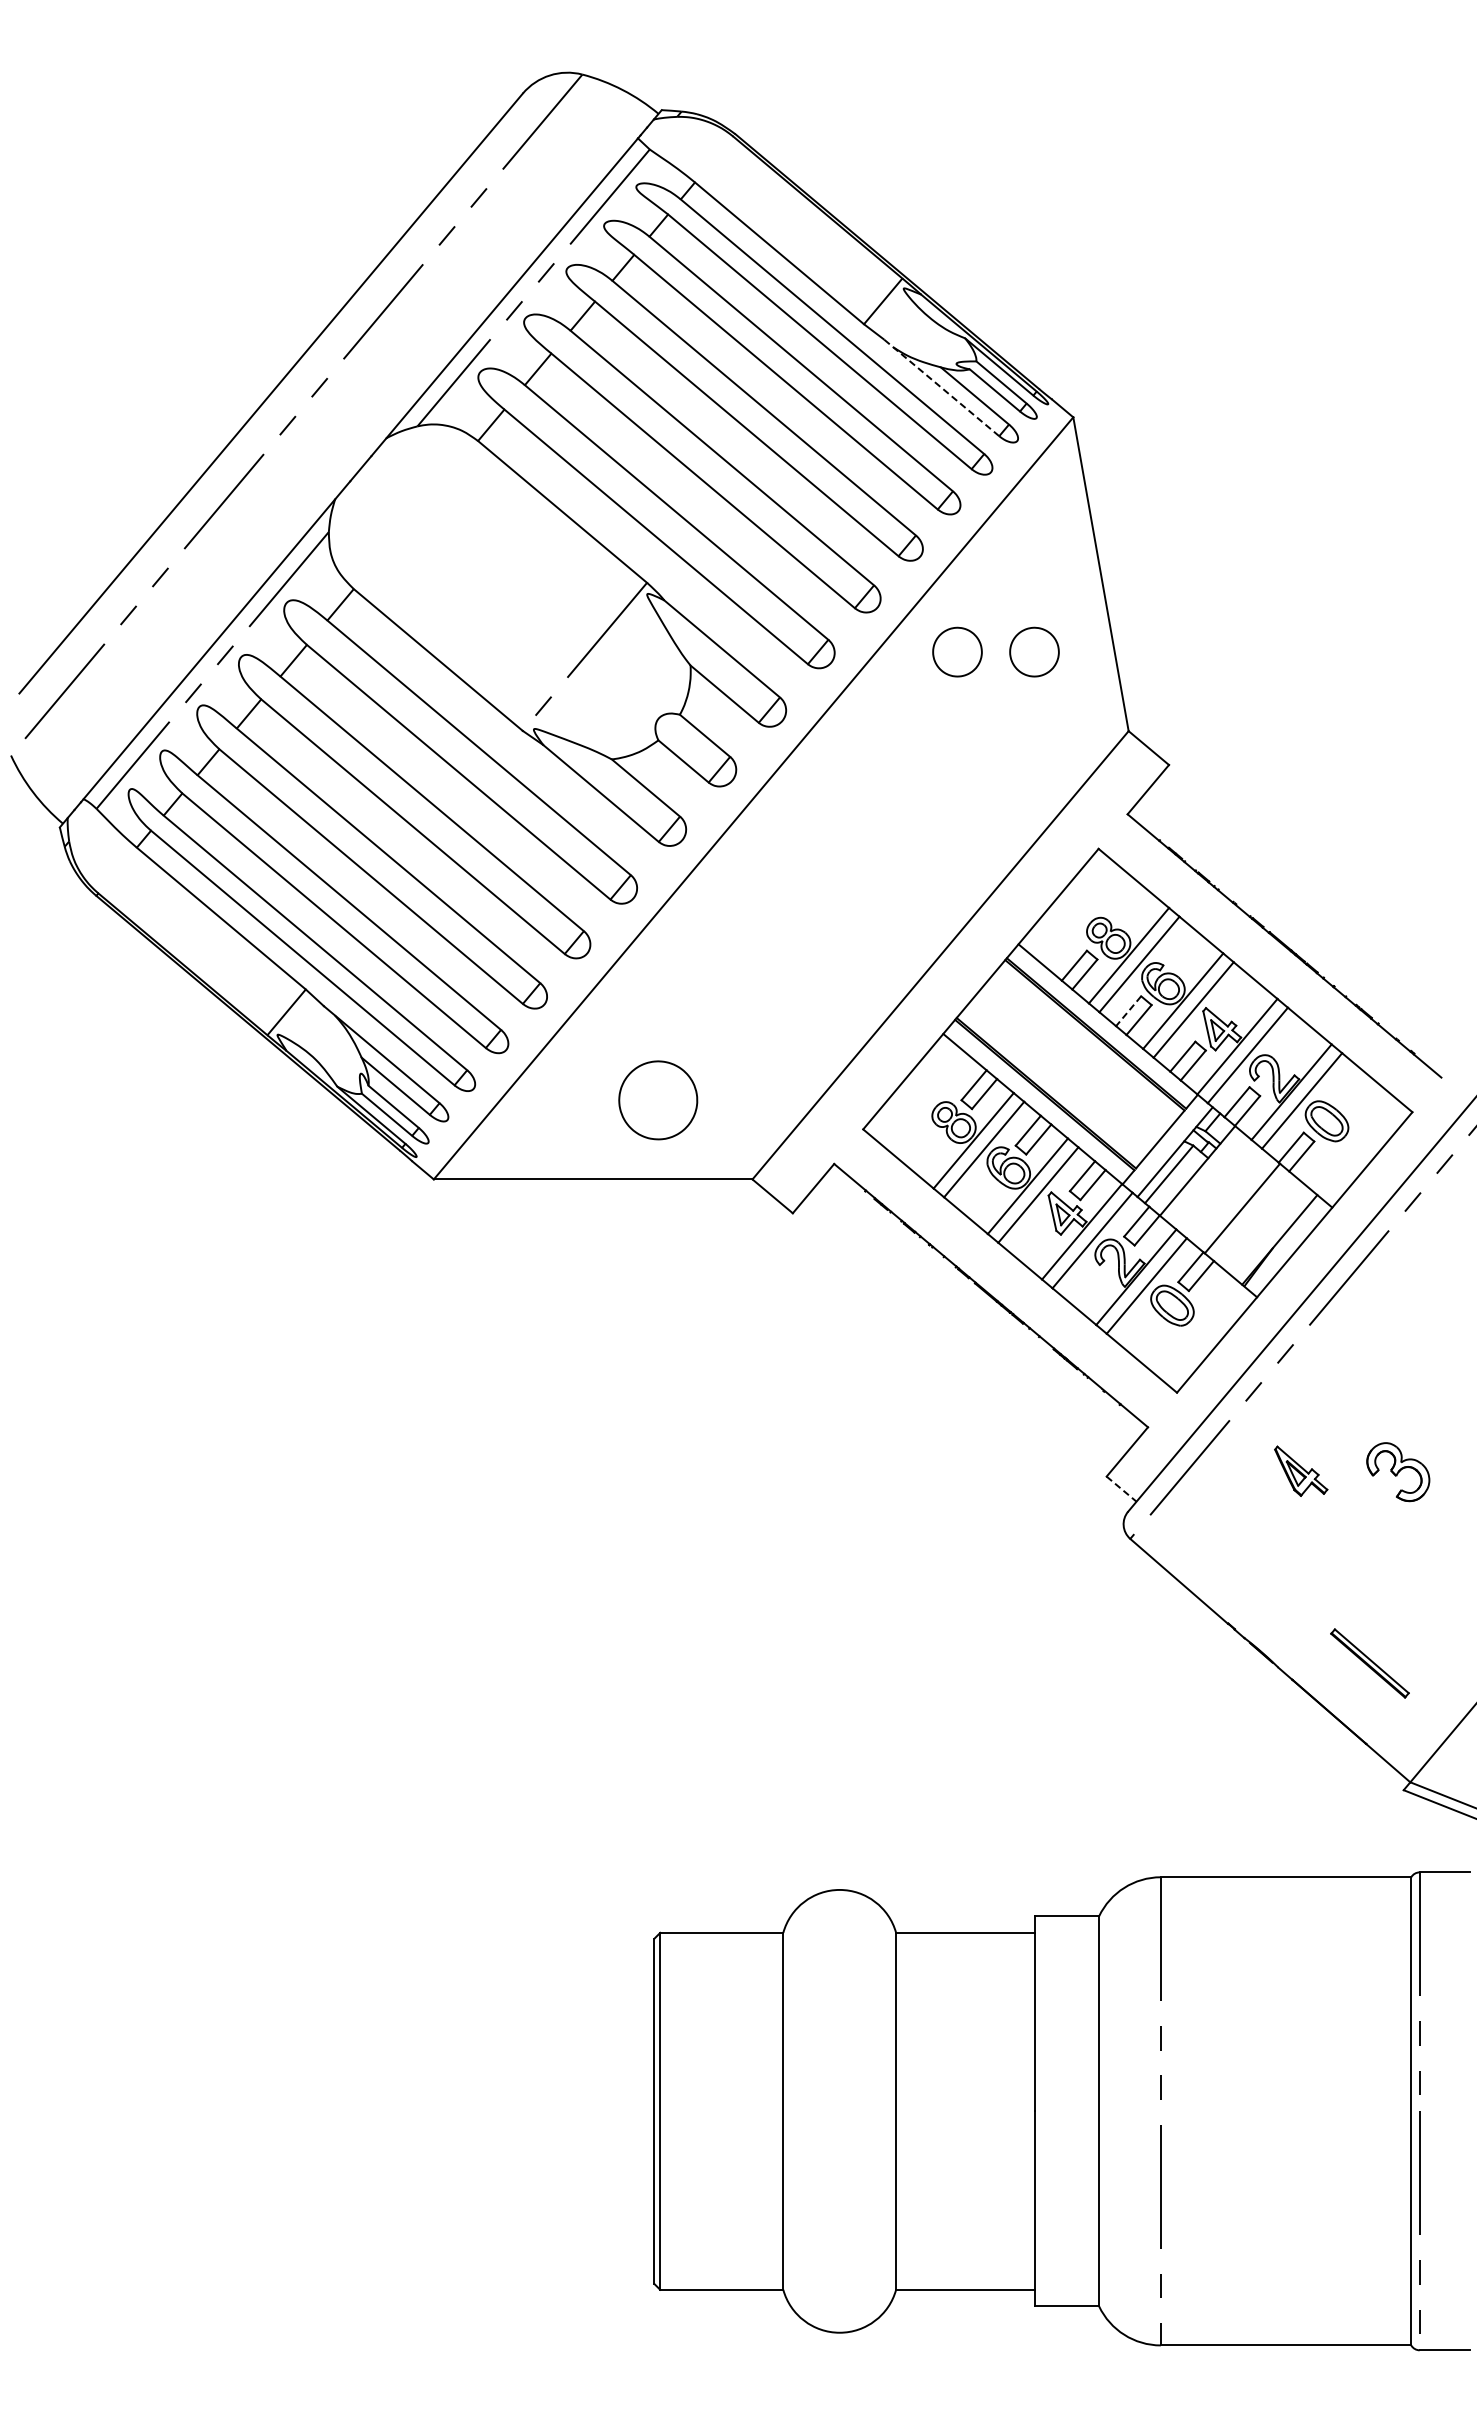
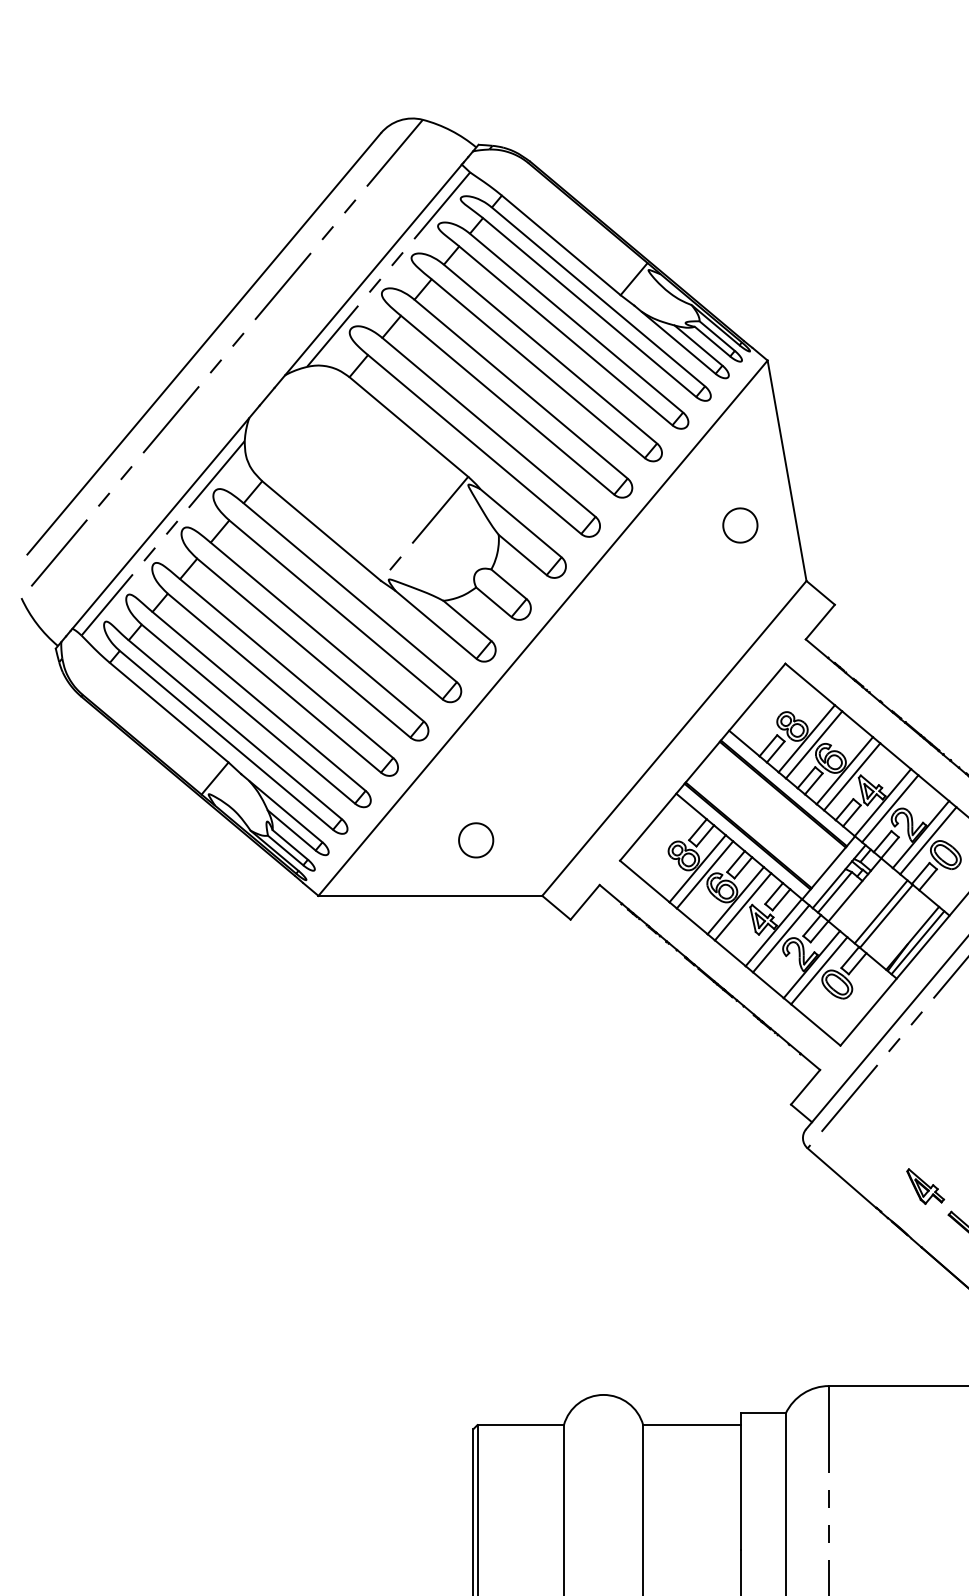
line: (941, 387) -> (675, 339), dashed -> solid
part: (957, 651) -> (686, 525), removed
line: (1128, 1011) -> (806, 777), dashed -> solid
part: (658, 1100) -> (476, 840), size x0.62
line: (1234, 1202) -> (880, 912), added
line: (1286, 1246) -> (917, 942), added
part: (1301, 1470) -> (925, 1186), moved
line: (1121, 1489) -> (801, 1113), dashed -> solid

